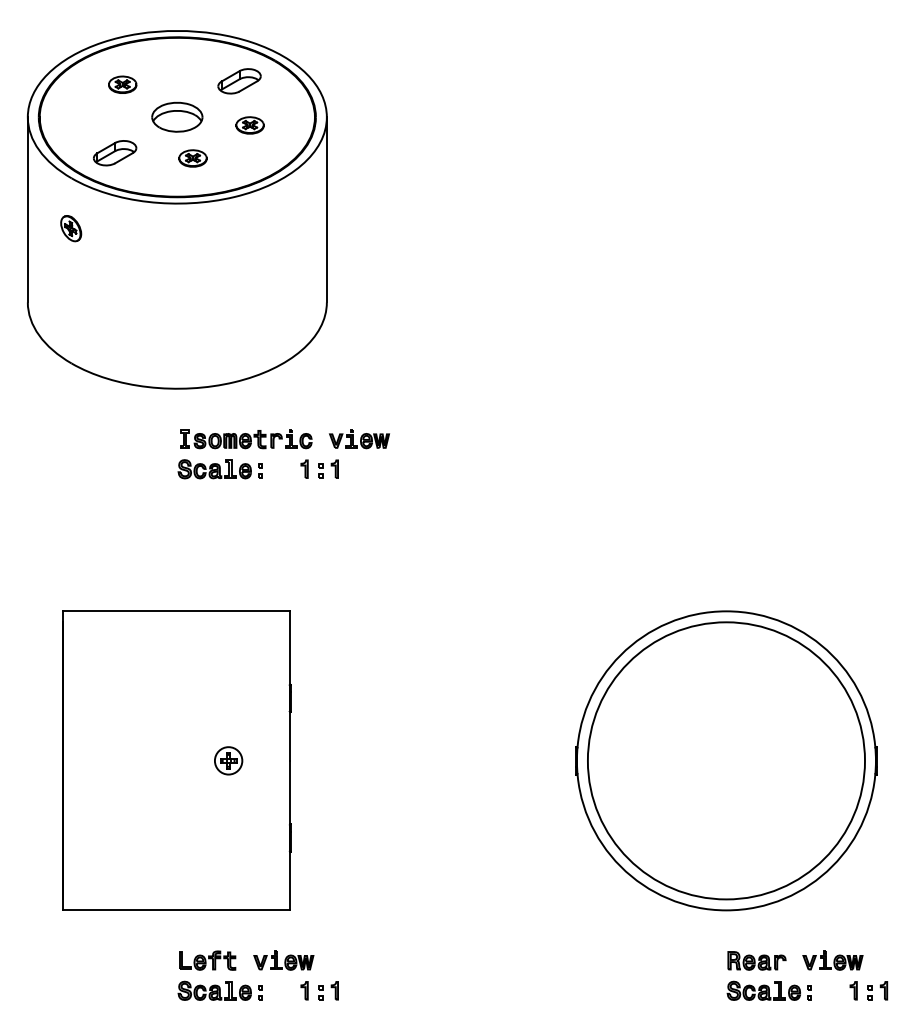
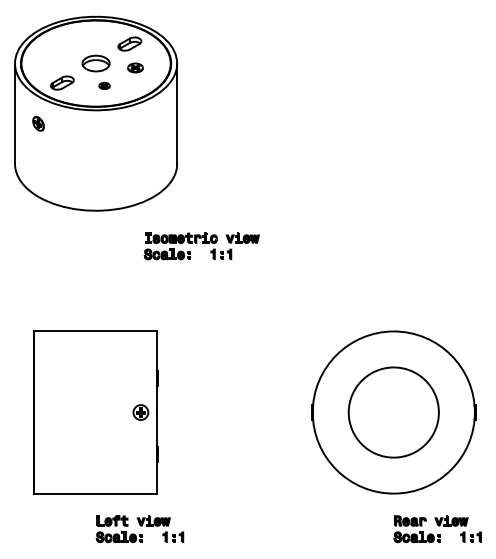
part: (122, 83) -> (66, 45), removed
part: (192, 157) -> (104, 85), size x0.7
part: (283, 454) -> (201, 246), moved
part: (227, 760) -> (140, 412), moved
circle: (725, 760) -> (393, 412), size x0.6

